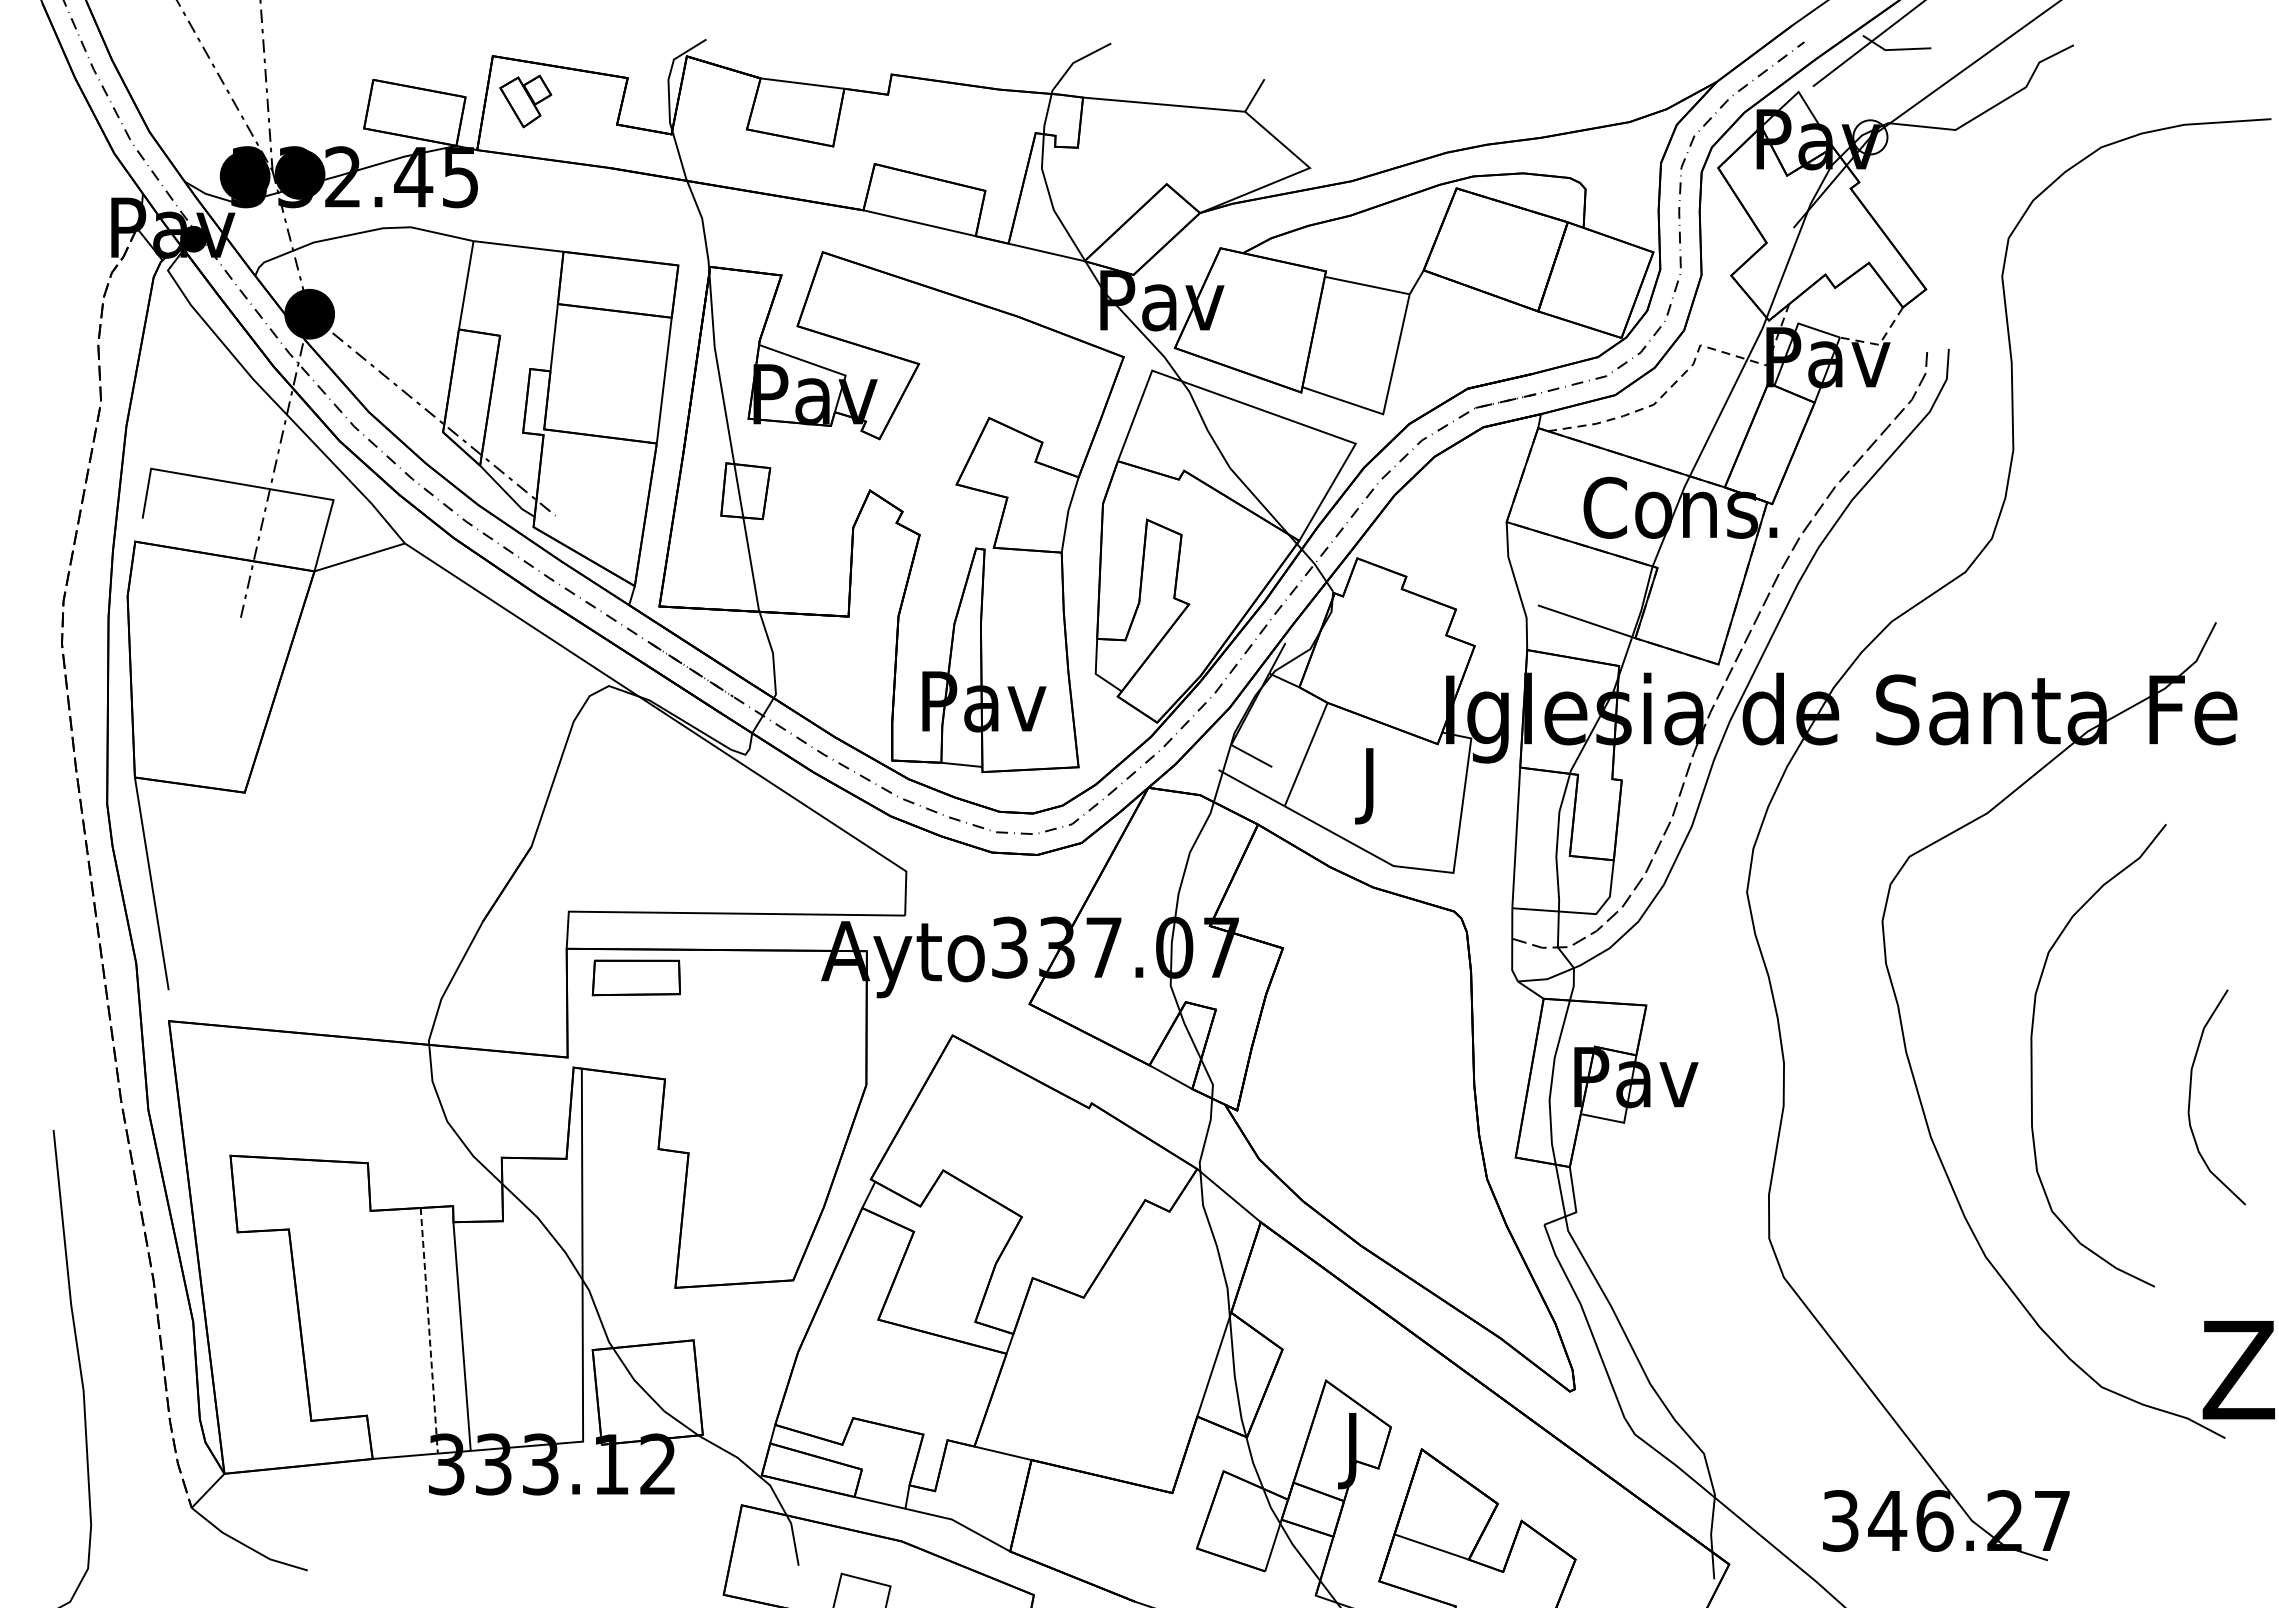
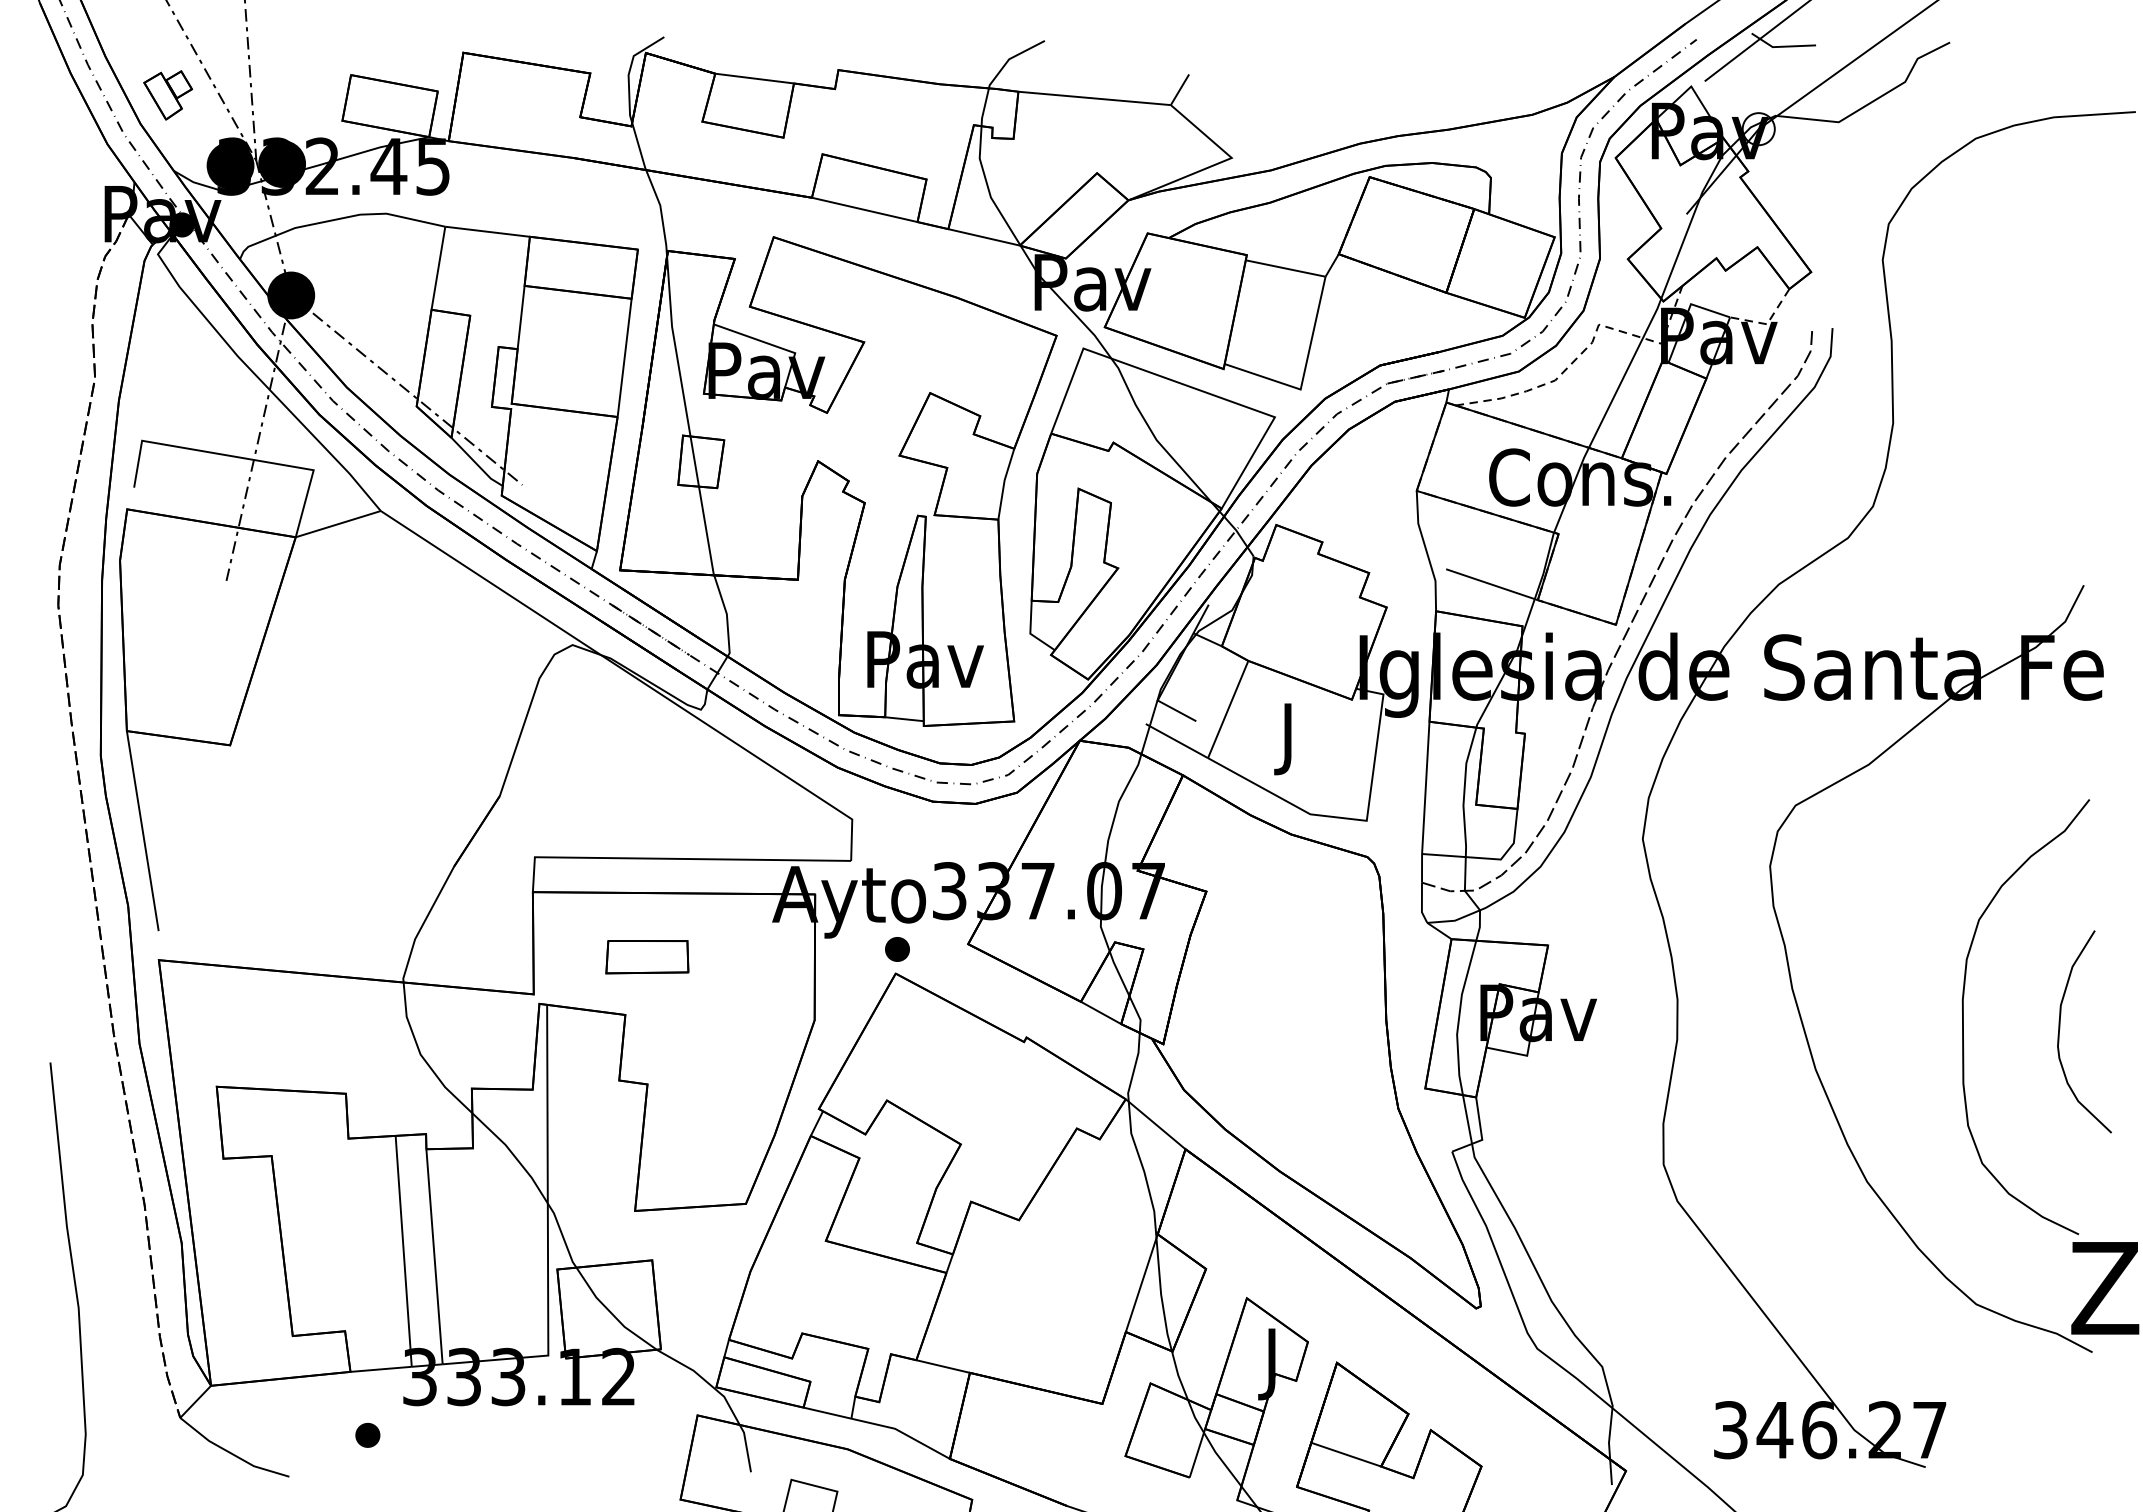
part: (525, 101) -> (167, 95), moved
part: (635, 977) -> (646, 956), moved
part: (954, 1009) -> (897, 949), added
curve: (2032, 1055) -> (1963, 1016), moved
line: (429, 1331) -> (403, 1252), dashed -> solid
part: (391, 1526) -> (368, 1435), added

